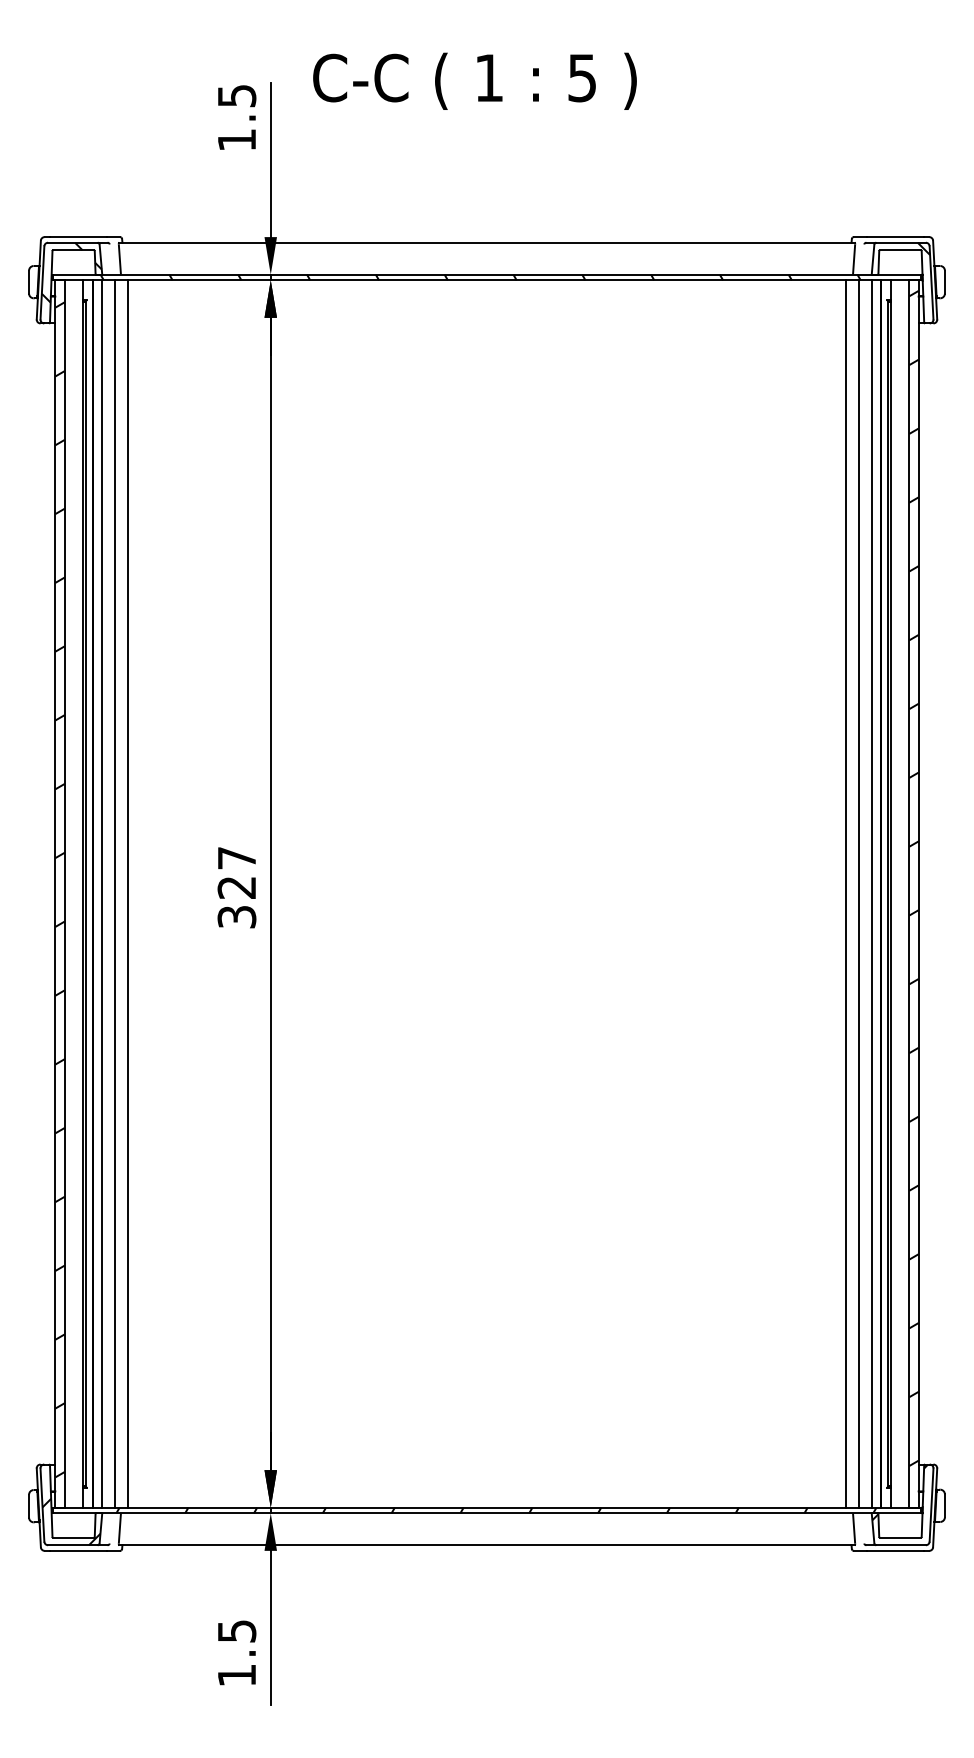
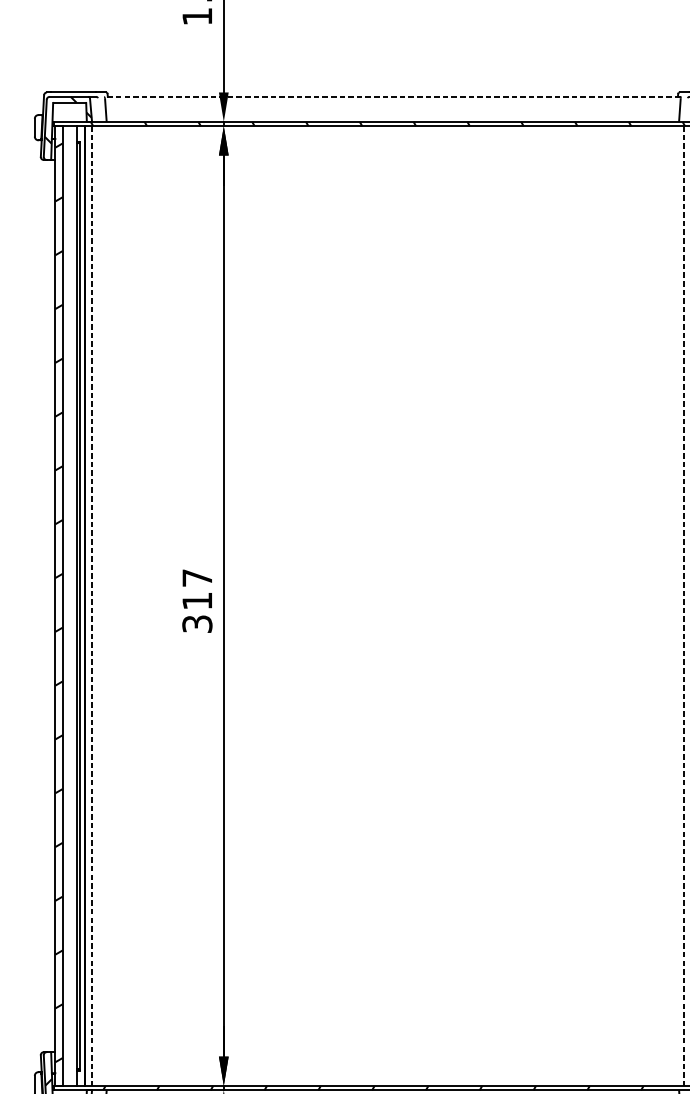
line: (487, 242) -> (393, 96), solid -> dashed
text: (236, 887) -> (197, 601), 327 -> 317
line: (102, 893) -> (92, 605), solid -> dashed
line: (115, 893) -> (102, 605), removed
line: (127, 893) -> (111, 605), removed
line: (846, 893) -> (673, 605), removed
line: (858, 893) -> (683, 605), solid -> dashed

